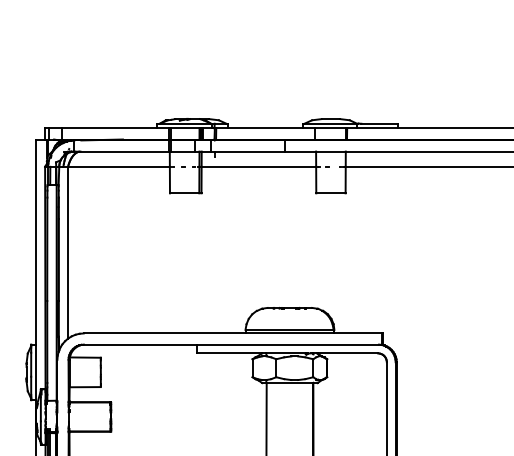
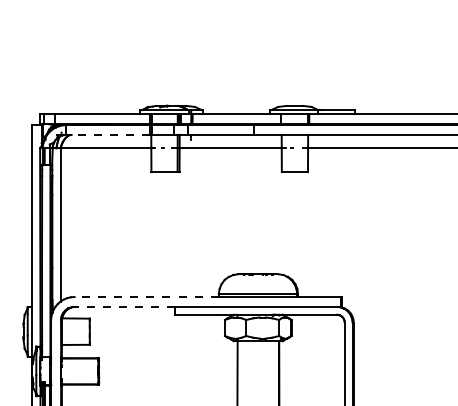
line: (124, 151) -> (110, 134), solid -> dashed
line: (164, 333) -> (146, 297), solid -> dashed
line: (139, 344) -> (124, 306), solid -> dashed

